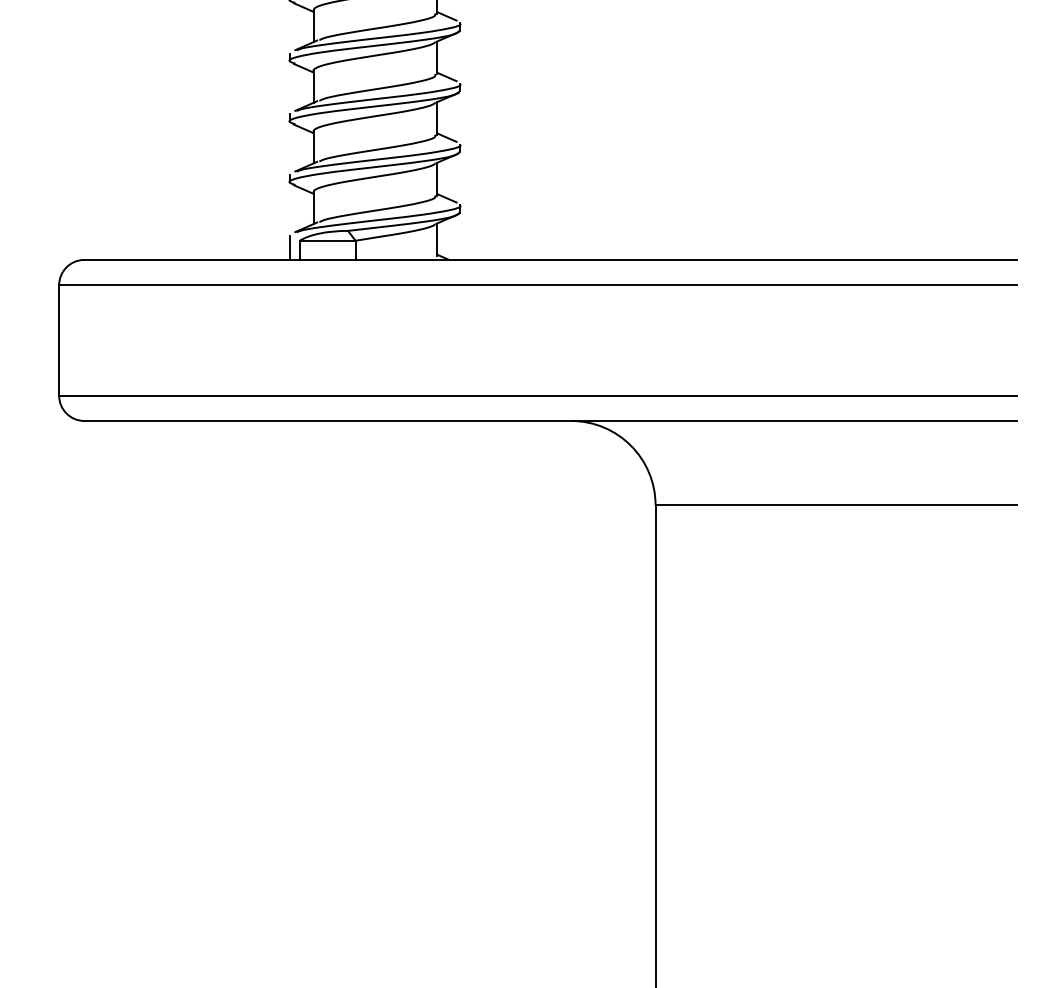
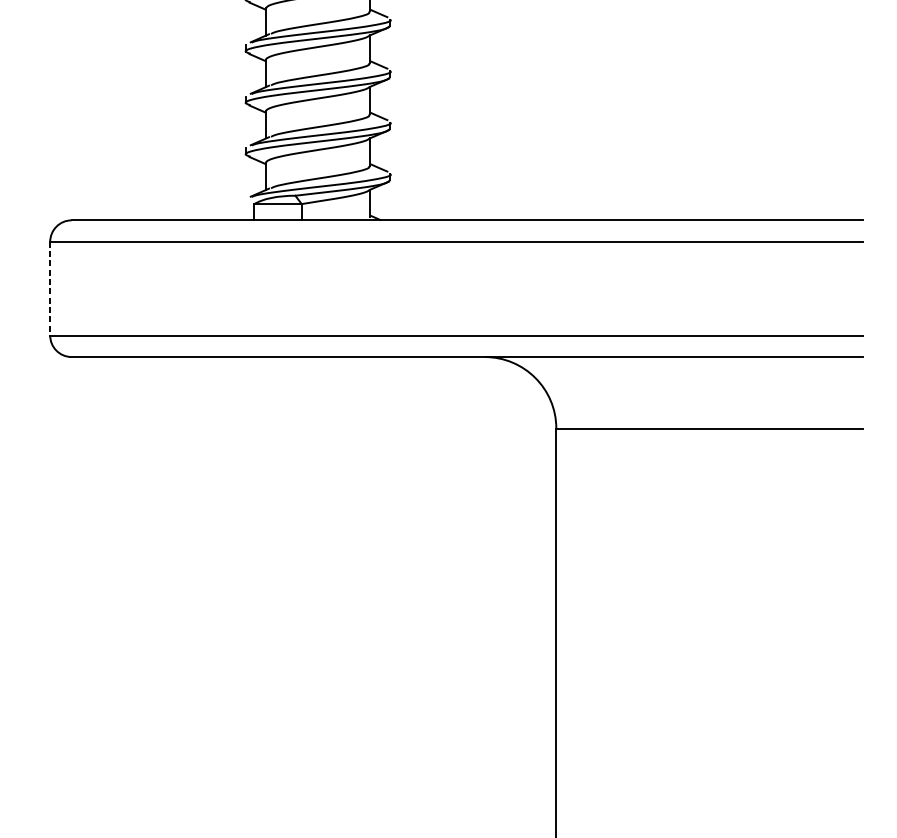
line: (289, 247) -> (245, 209), removed
line: (59, 340) -> (50, 288), solid -> dashed

